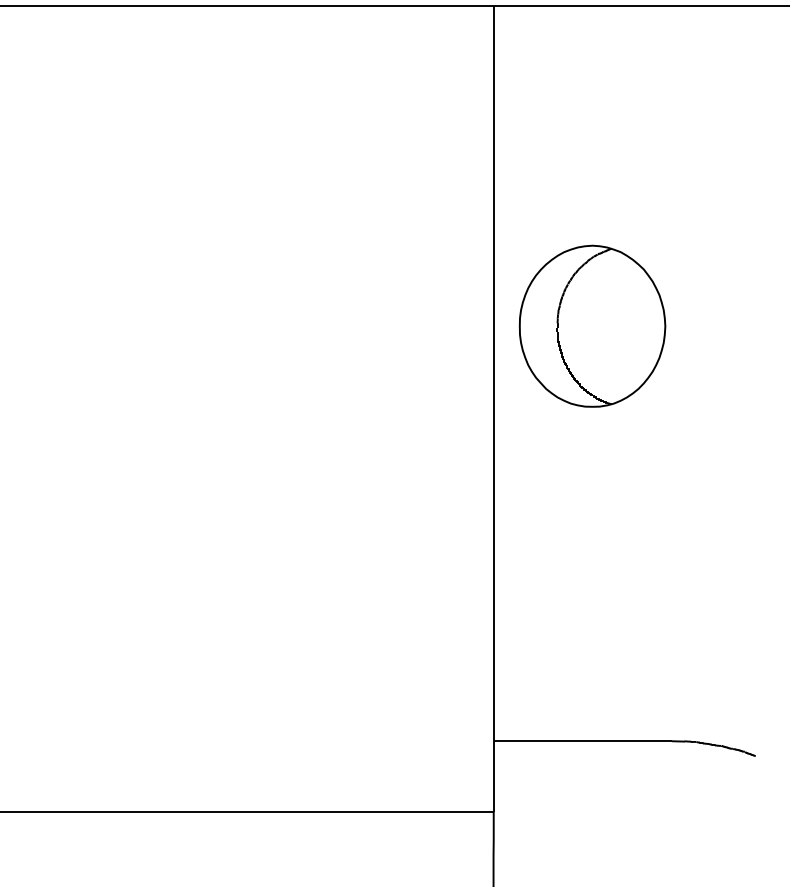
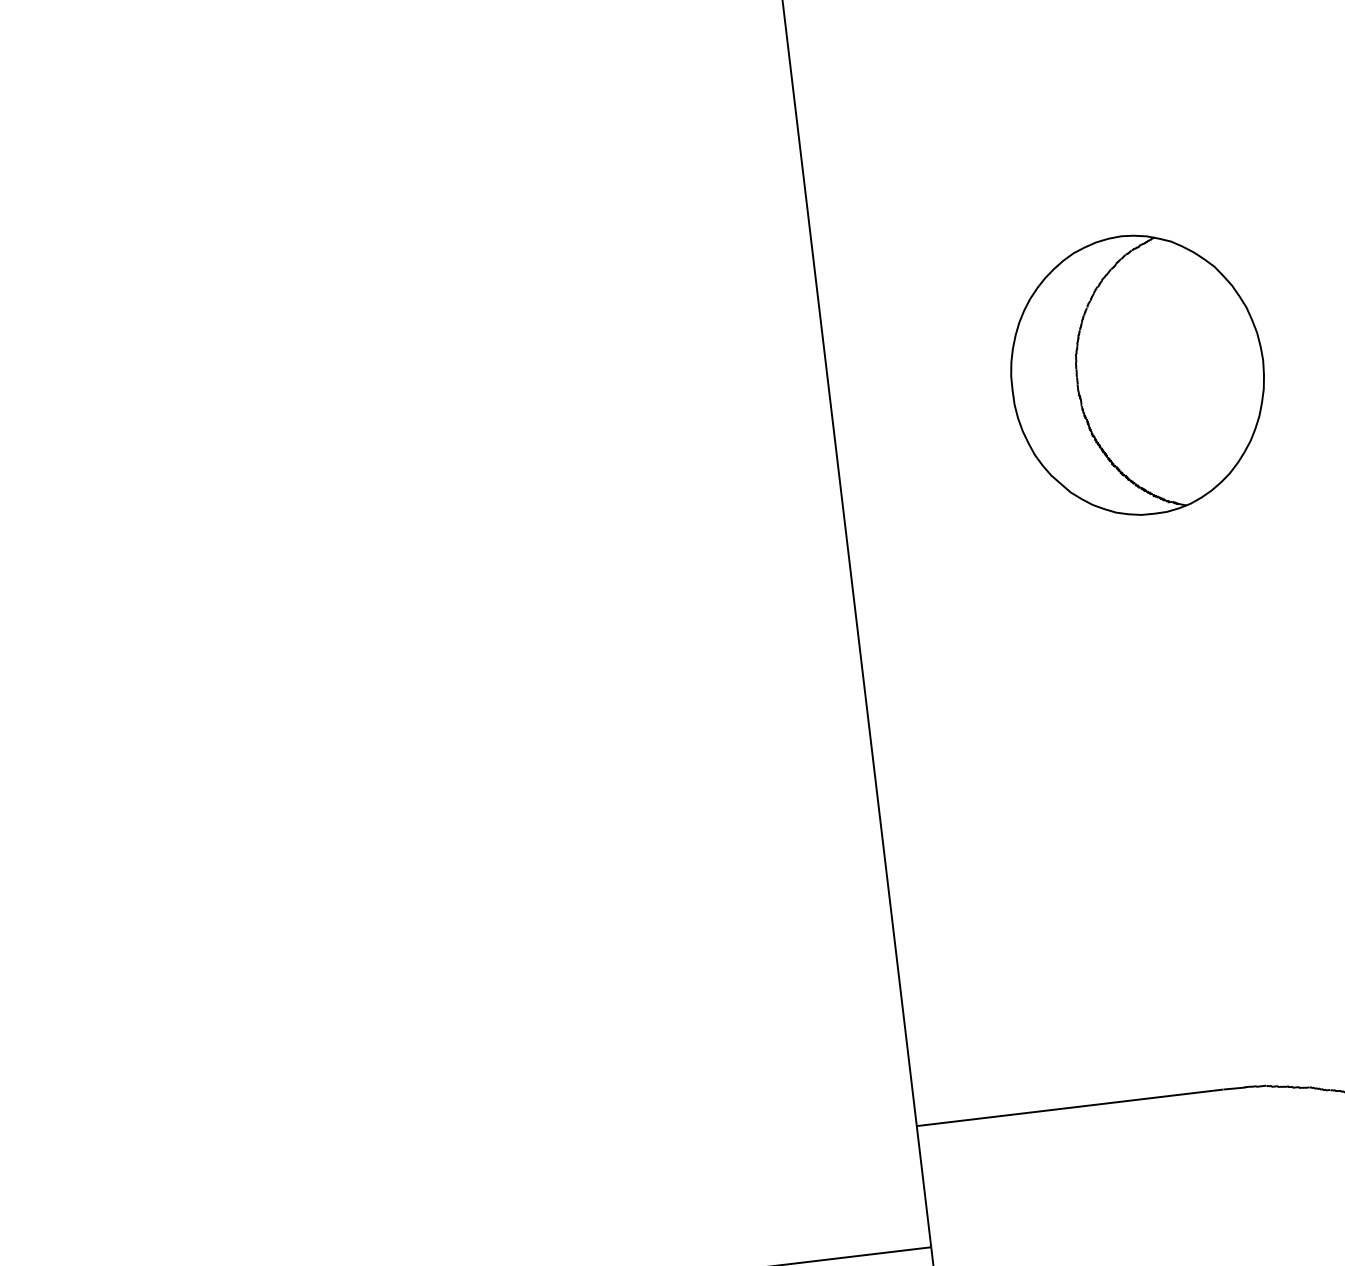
part: (592, 325) -> (1137, 373), moved

